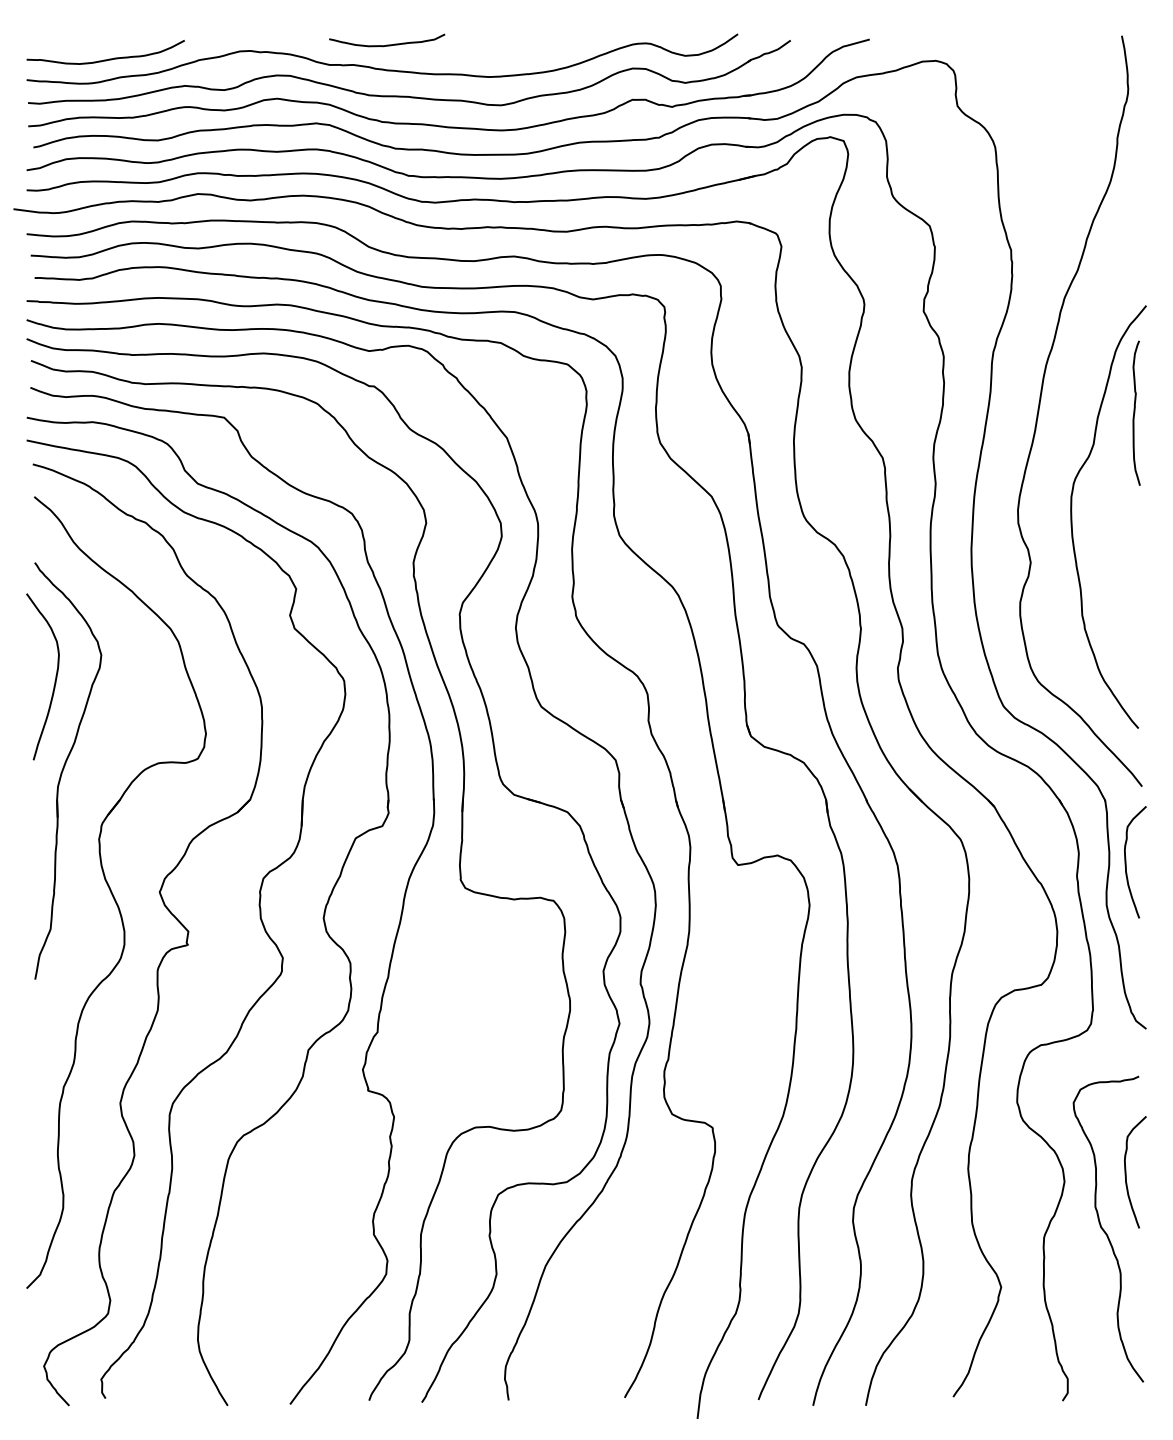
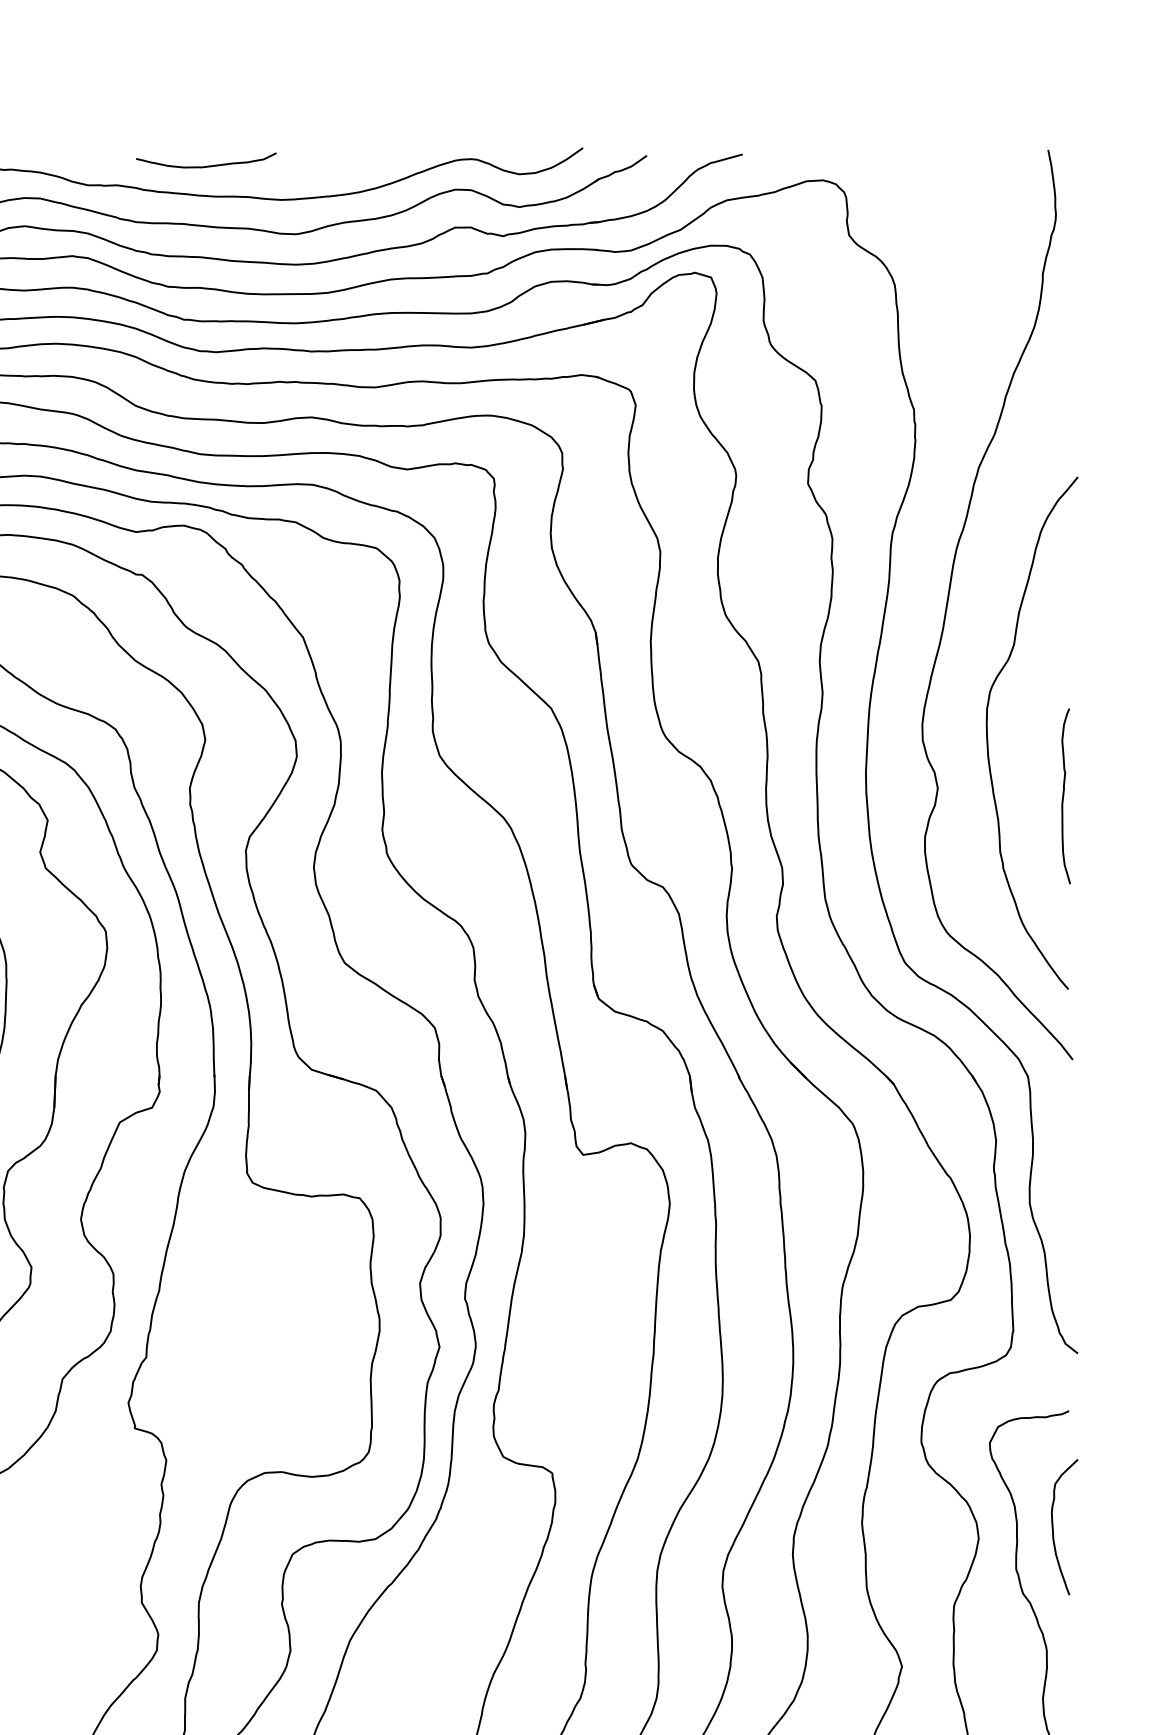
curve: (387, 44) -> (206, 165), moved
curve: (1135, 412) -> (1064, 795), moved
curve: (1126, 862) -> (1053, 1151), removed

